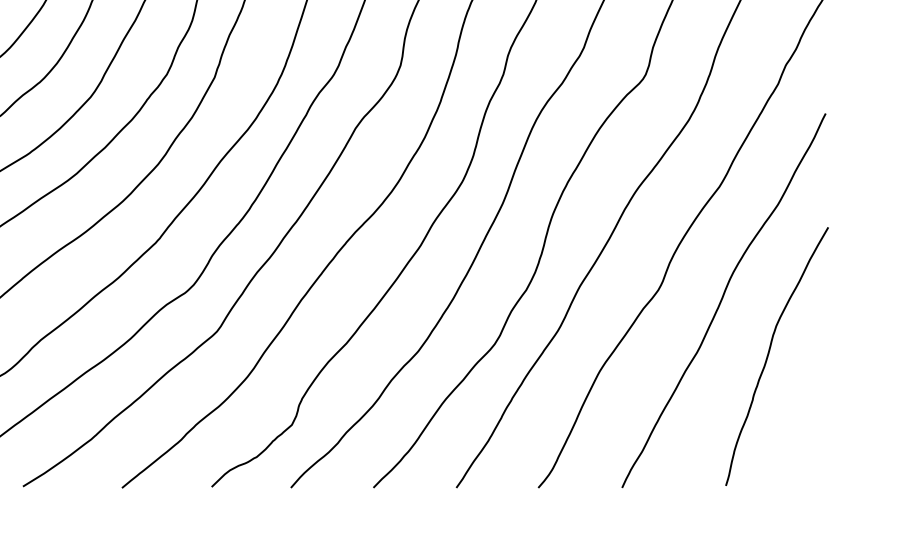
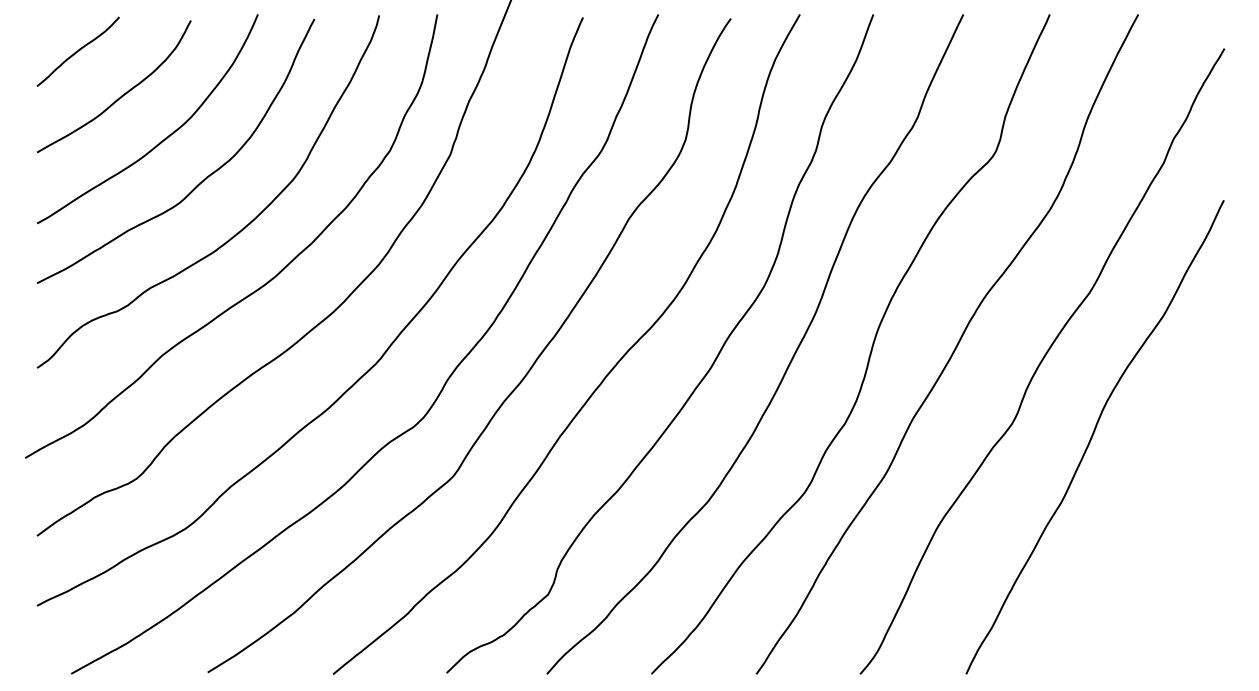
curve: (769, 354) -> (1152, 505), removed

